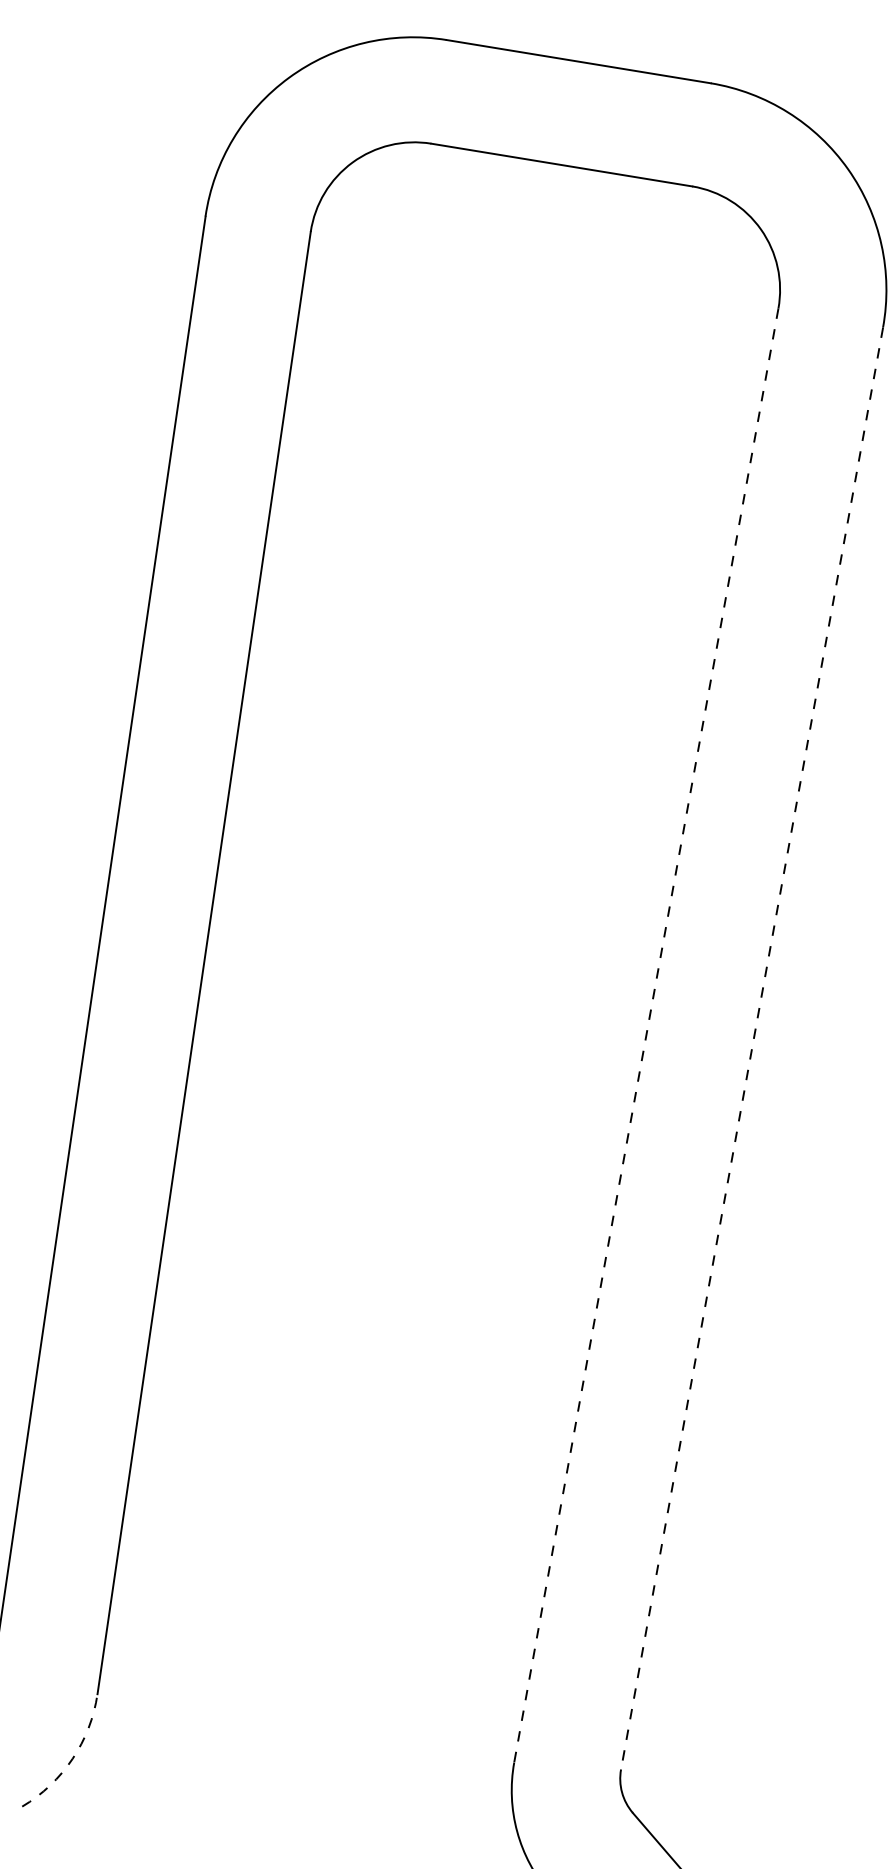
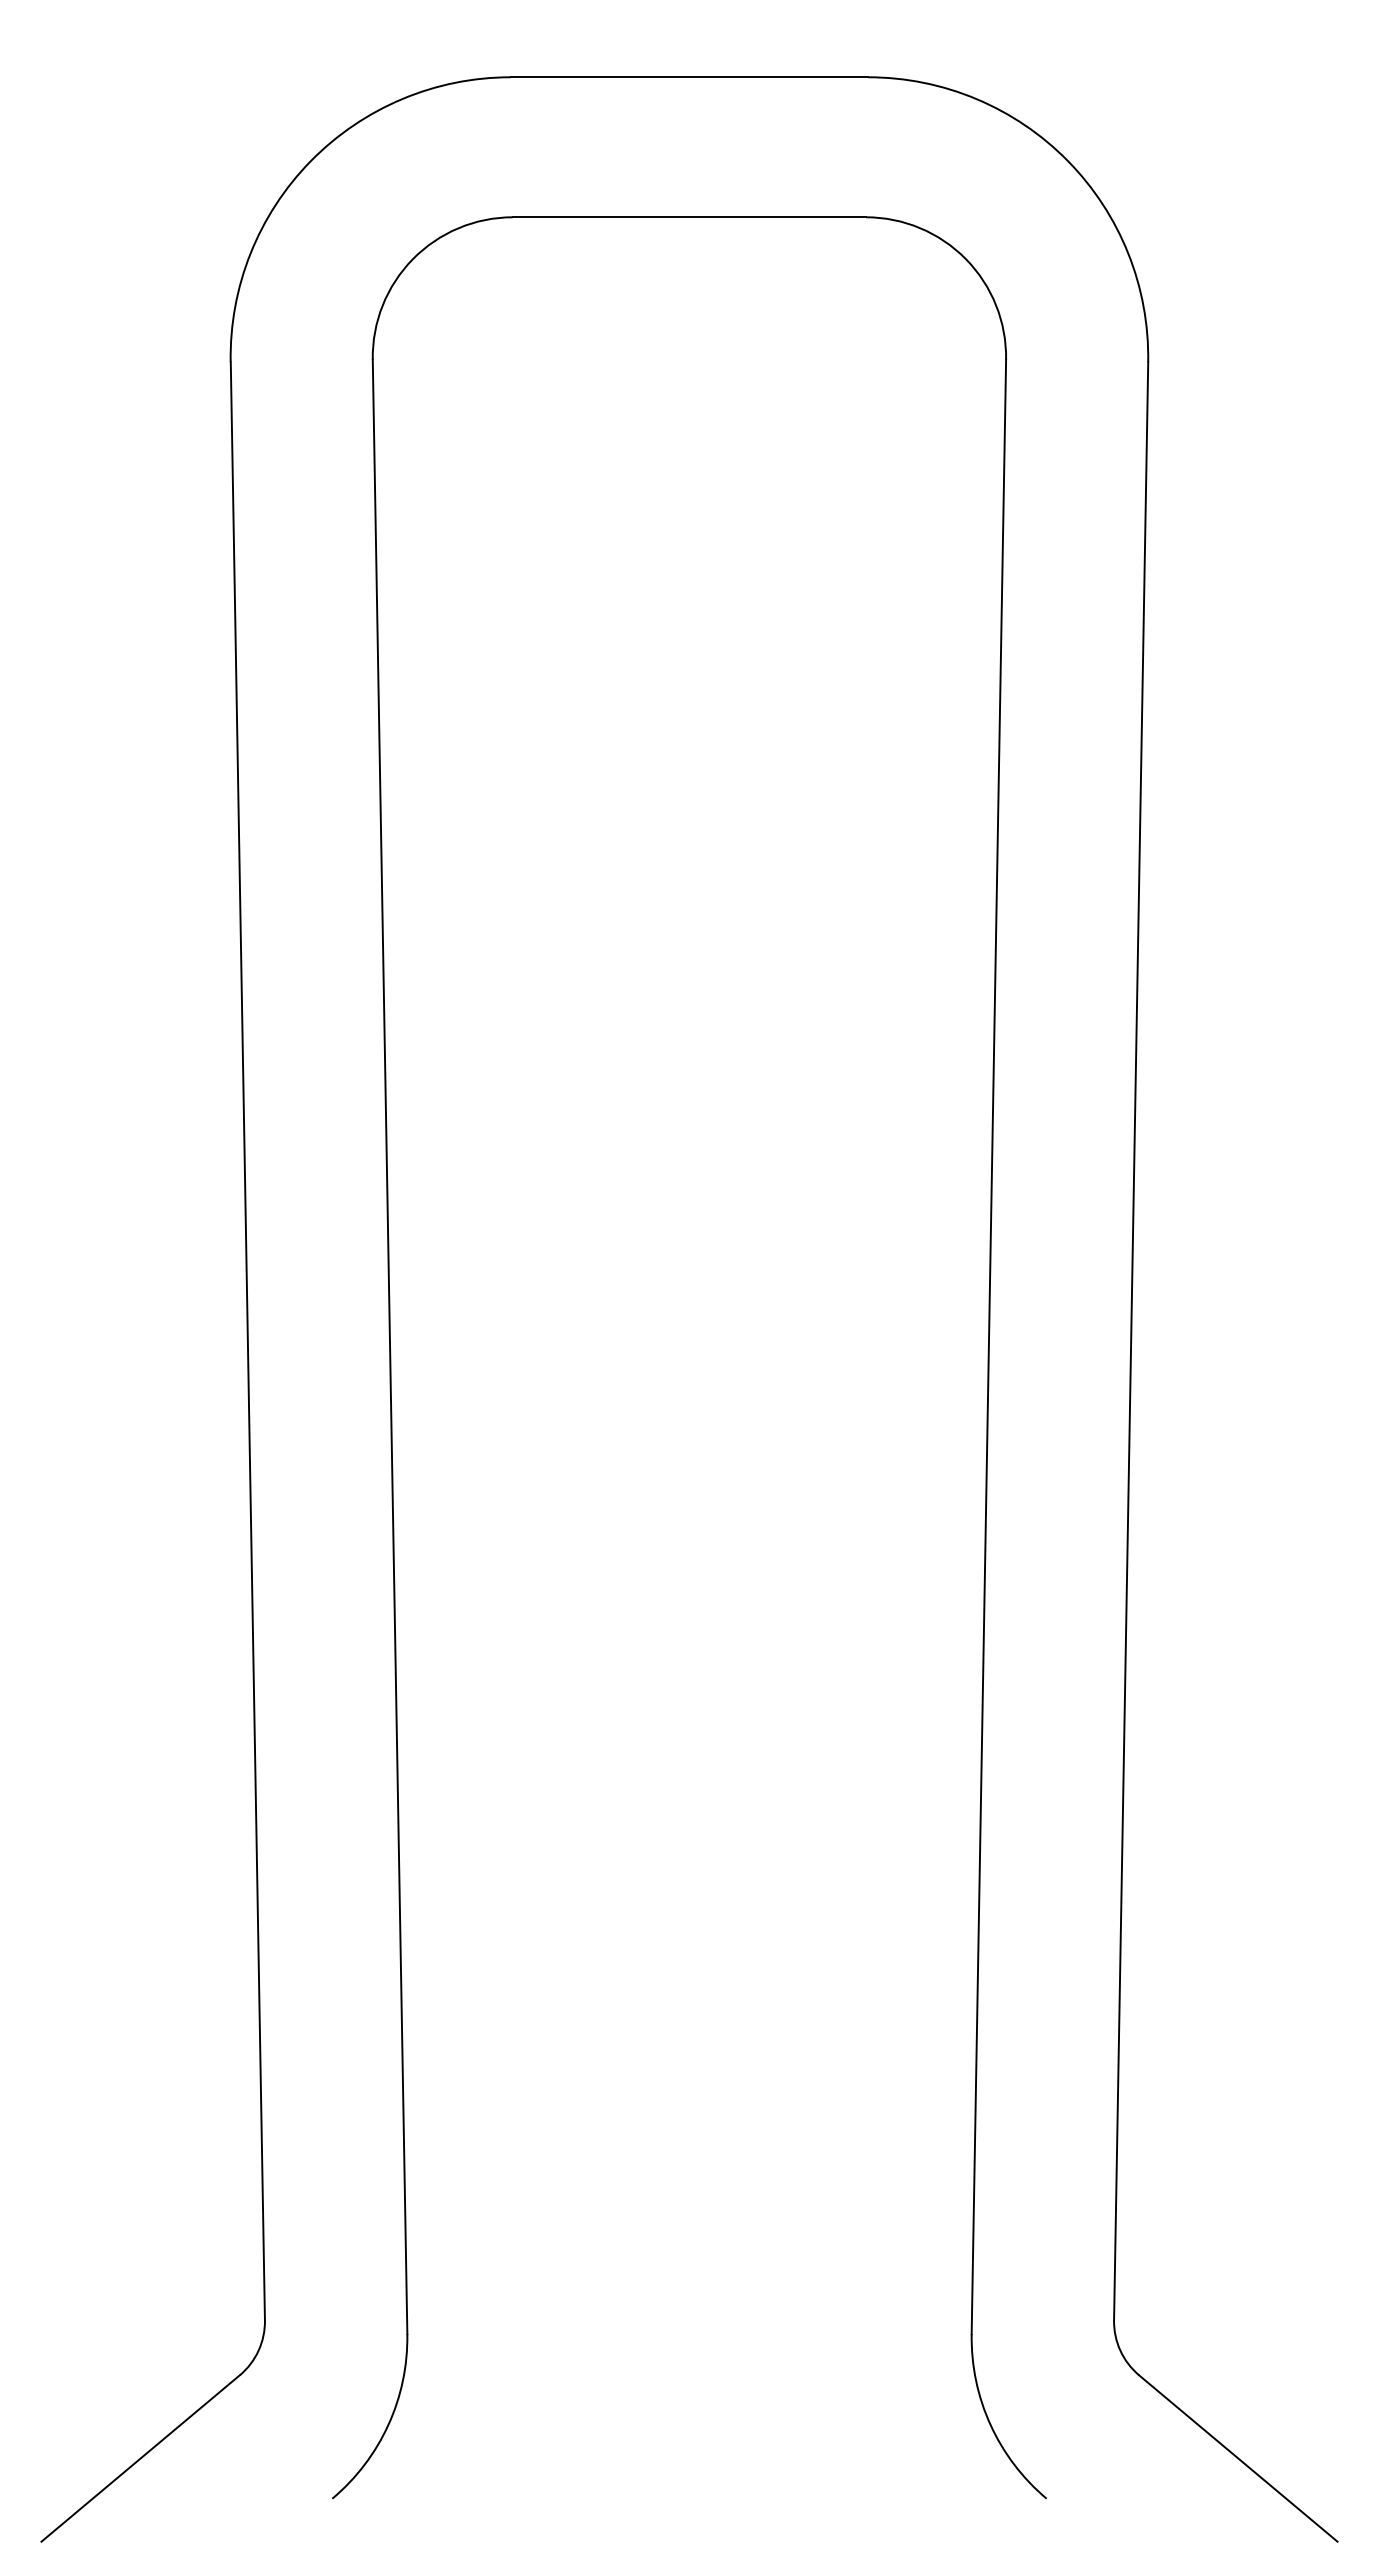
line: (646, 1035) -> (988, 1347), dashed -> solid
line: (752, 1048) -> (1131, 1341), dashed -> solid
arc: (72, 1758) -> (388, 2424), dashed -> solid

